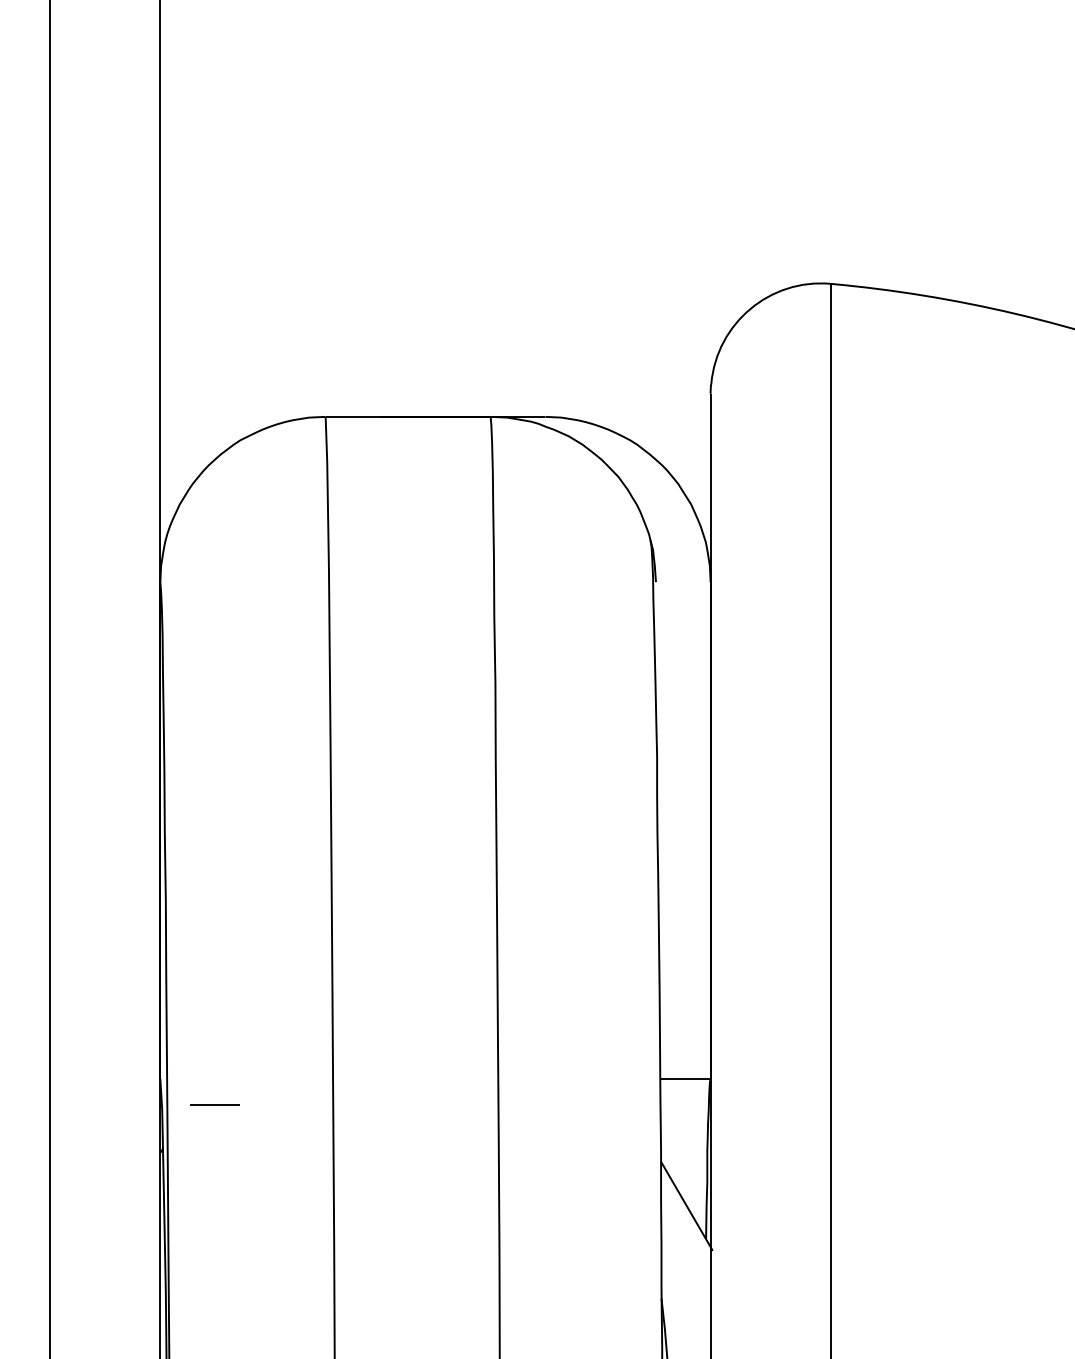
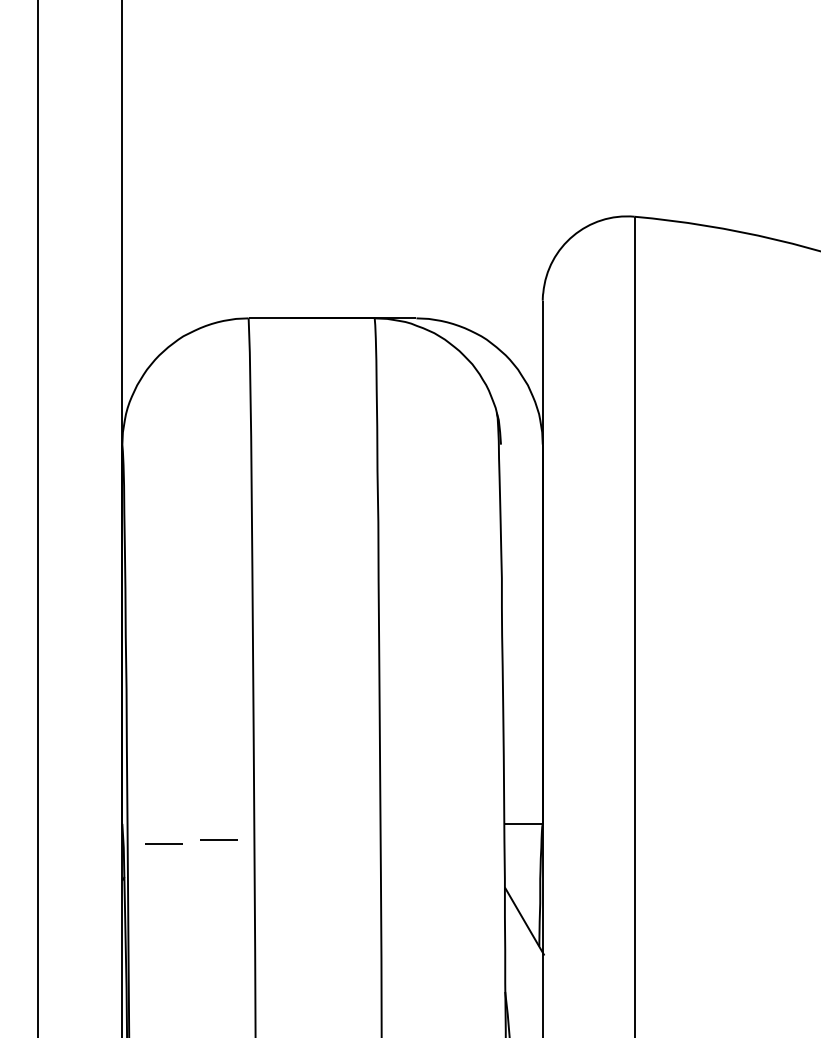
line: (286, 1099) -> (218, 839), added

